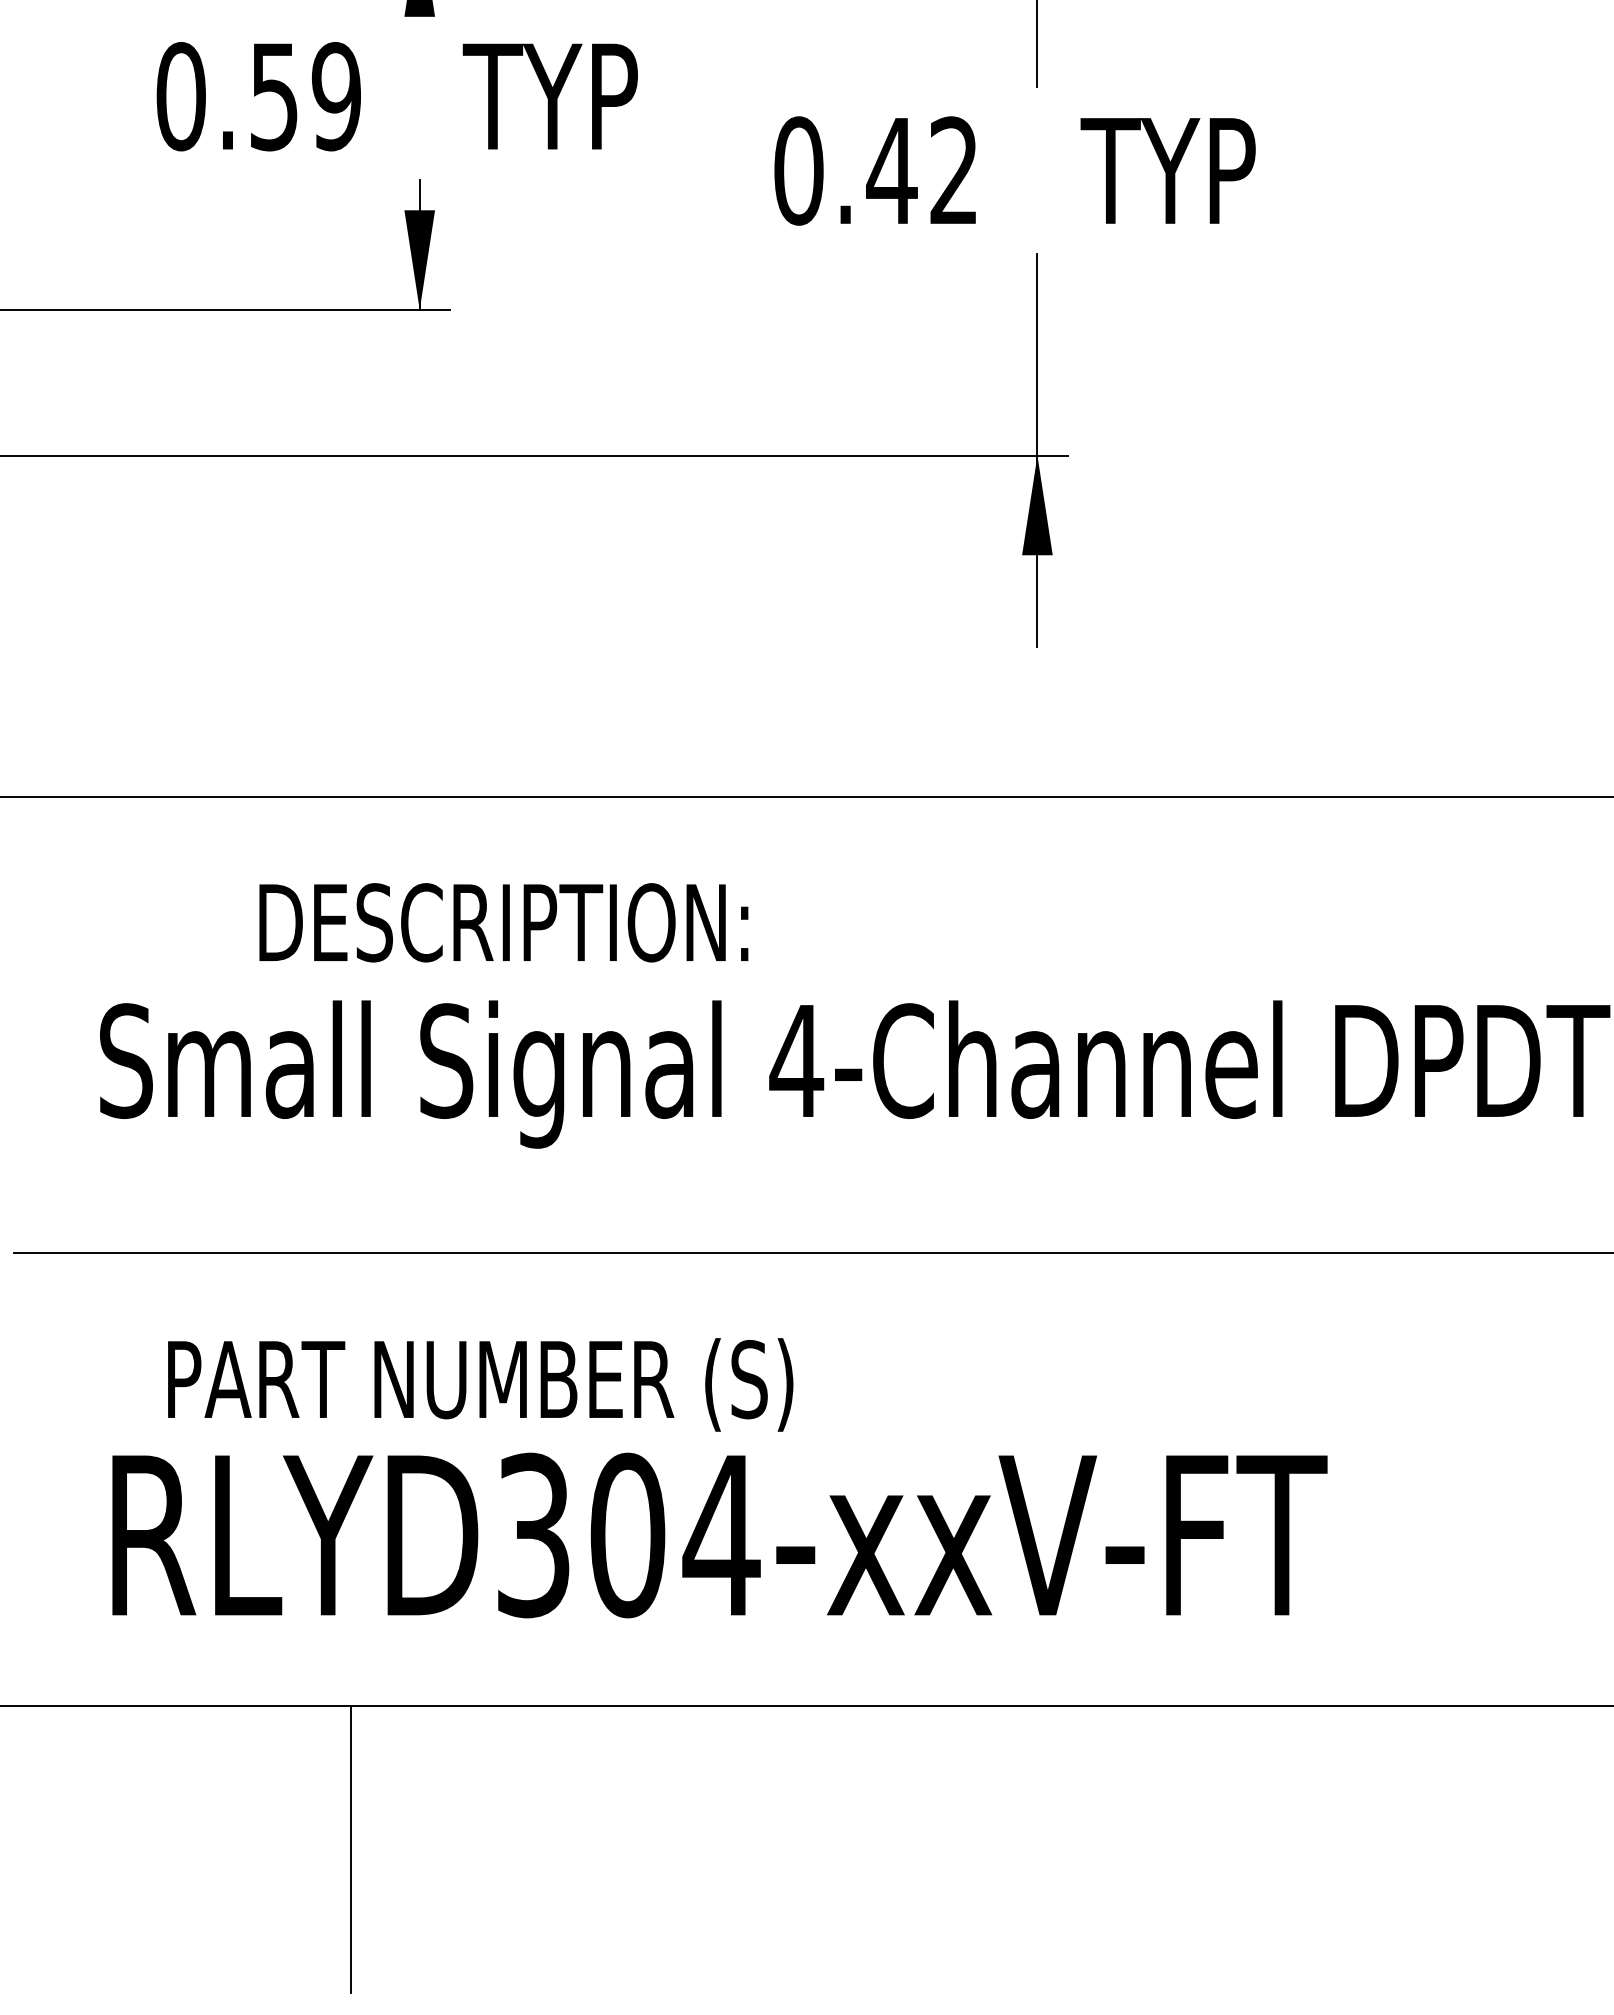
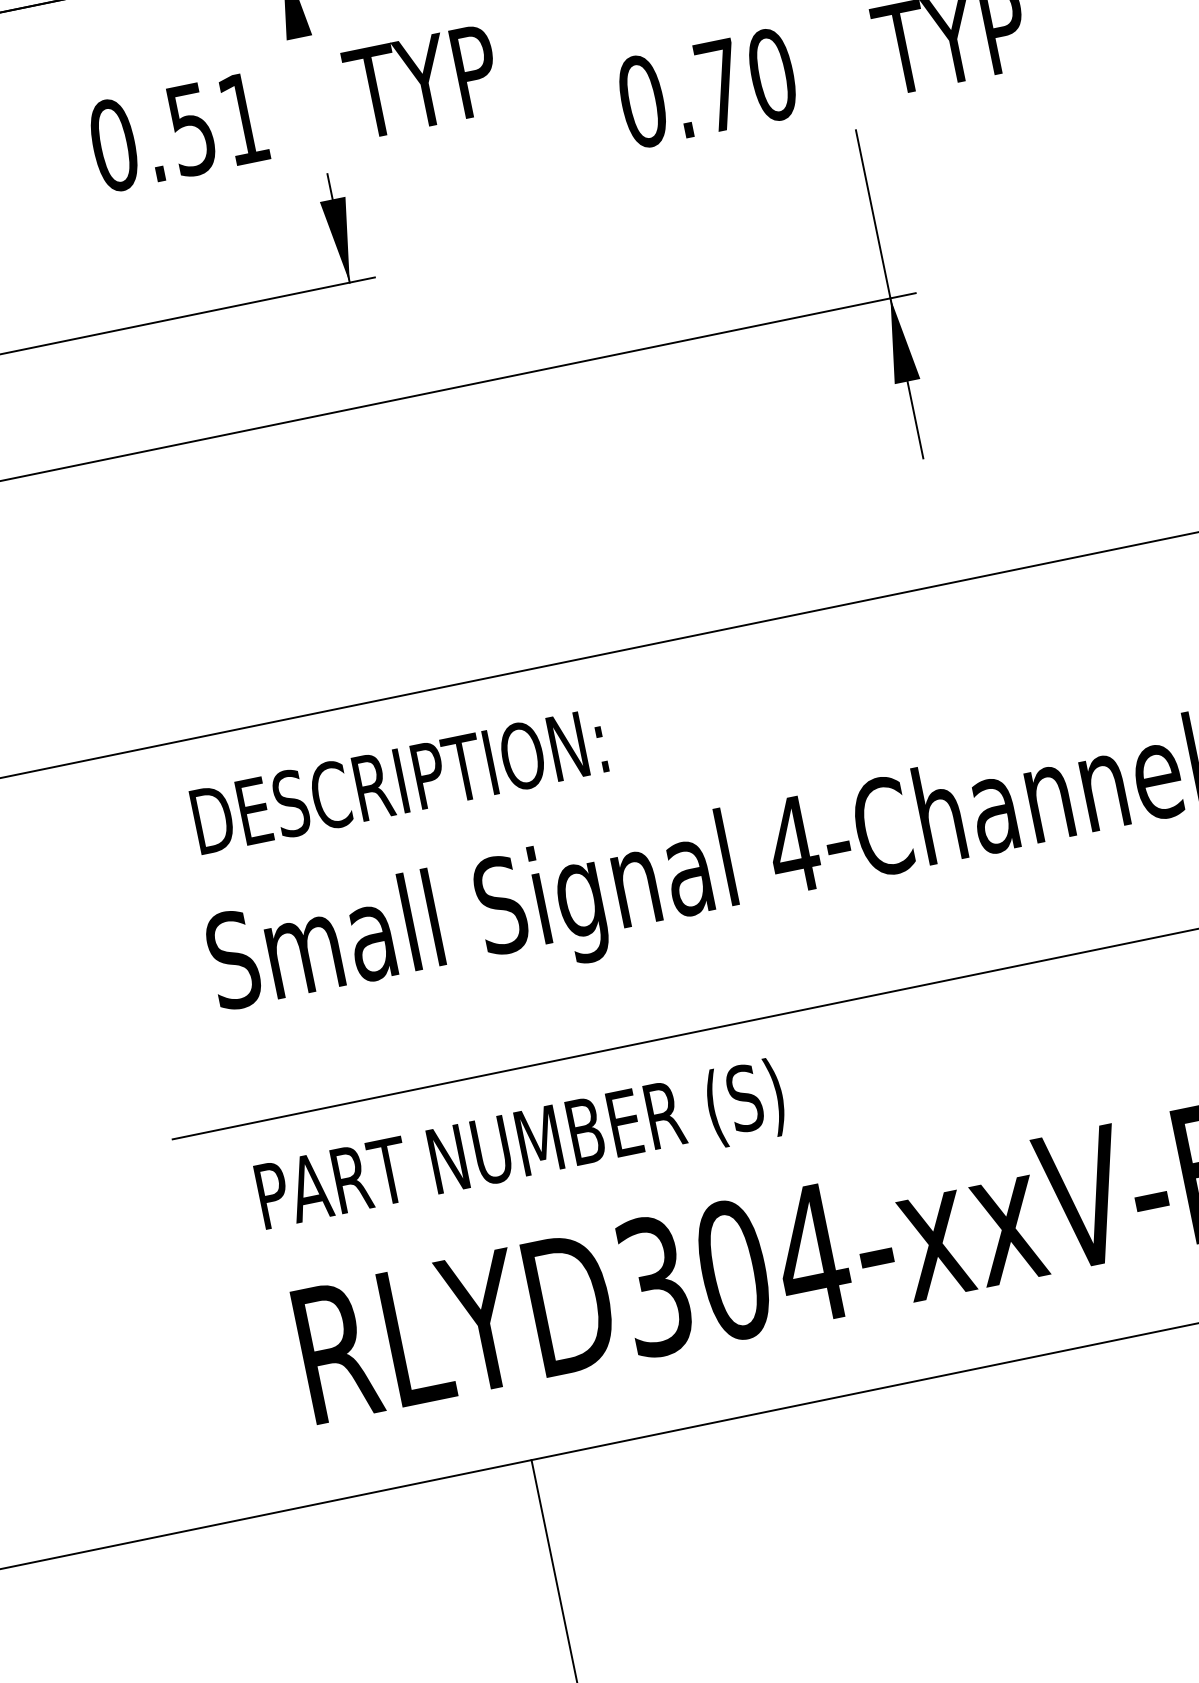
text: (335, 96) -> (242, 118), 0.59 -> 0.51
text: (922, 170) -> (745, 79), 0.42 -> 0.70
text: (503, 922) -> (398, 781), moved
text: (480, 1384) -> (521, 1148), moved

